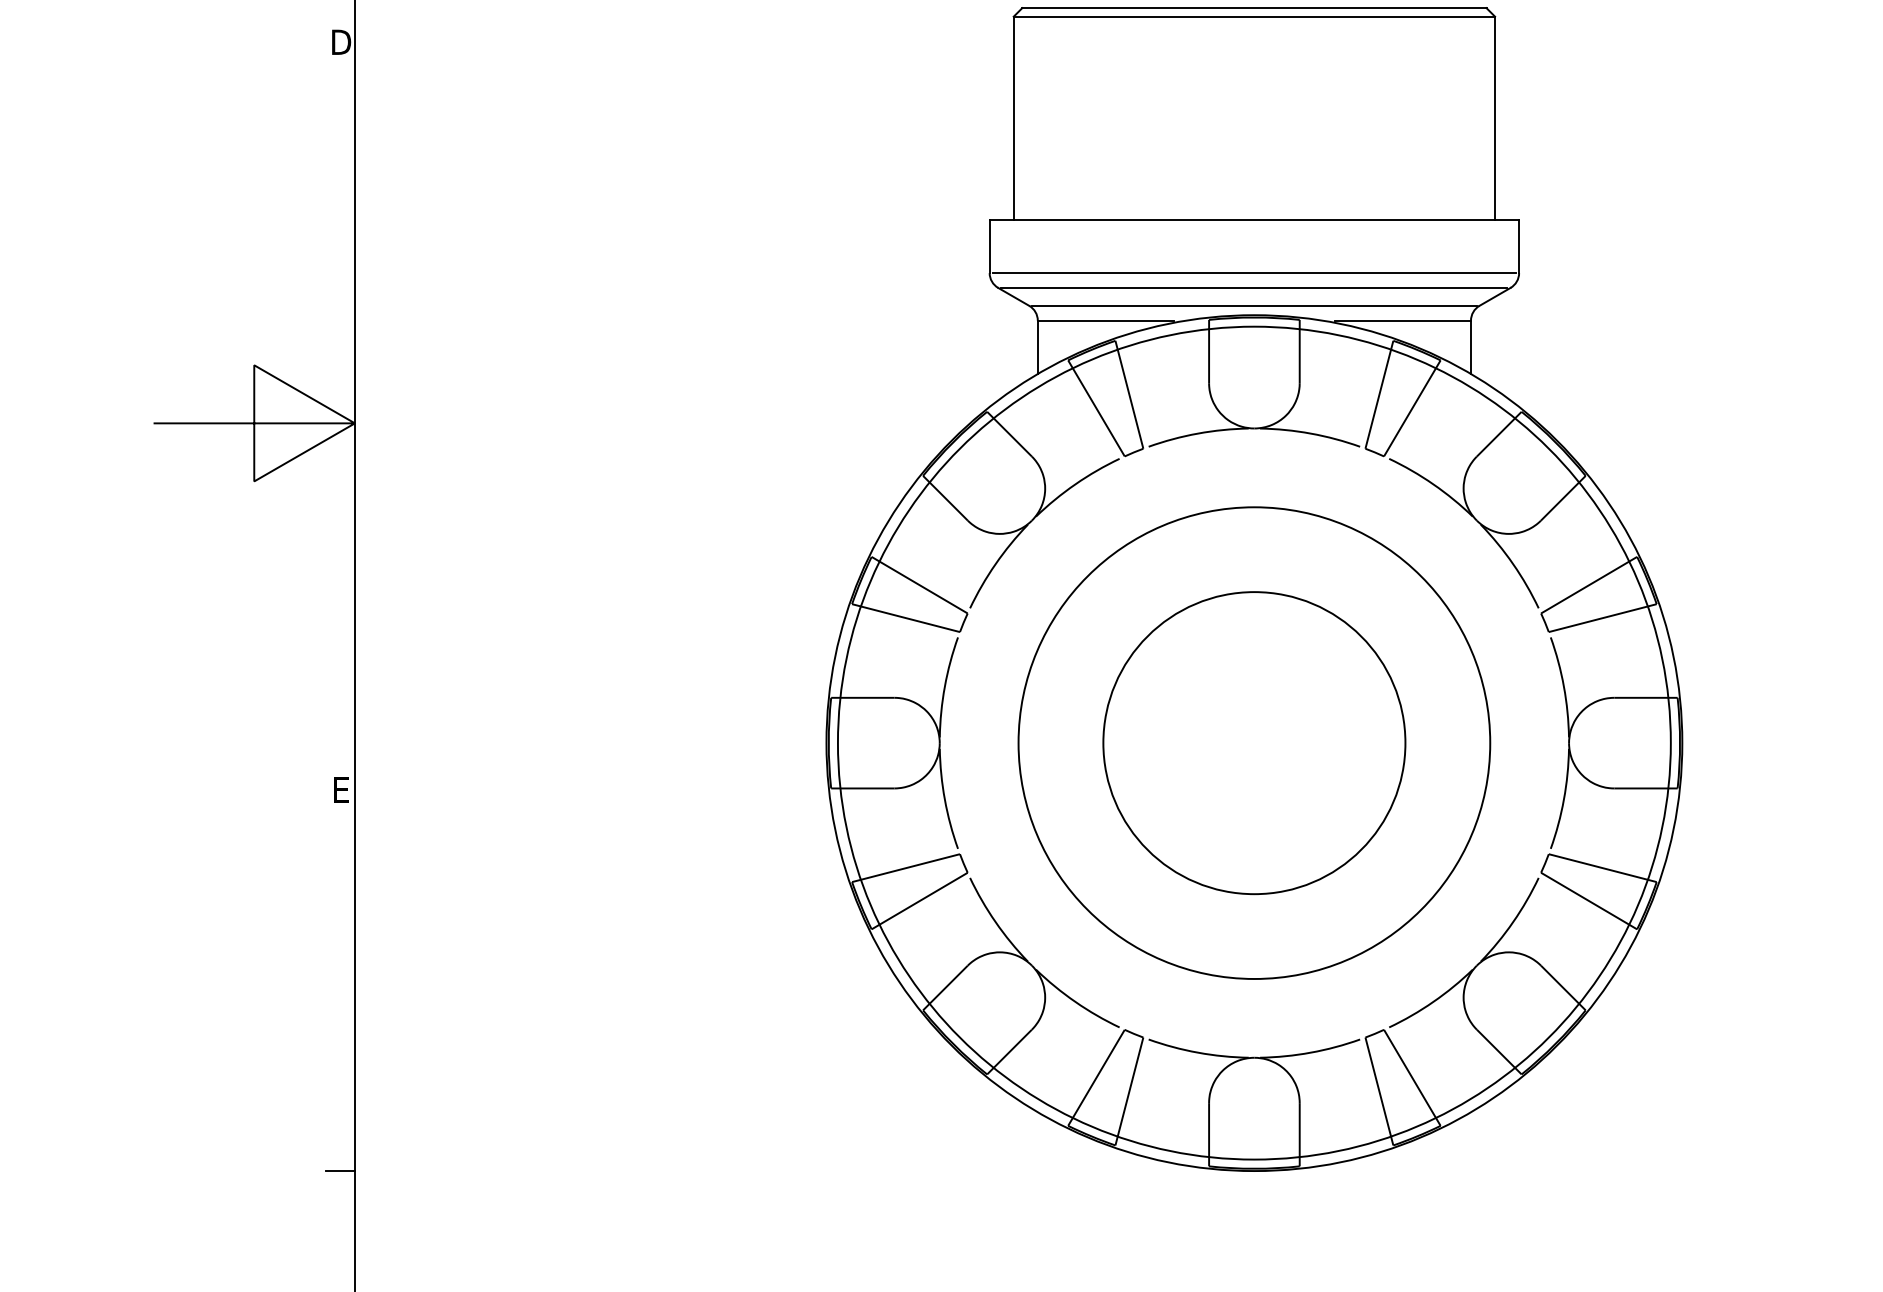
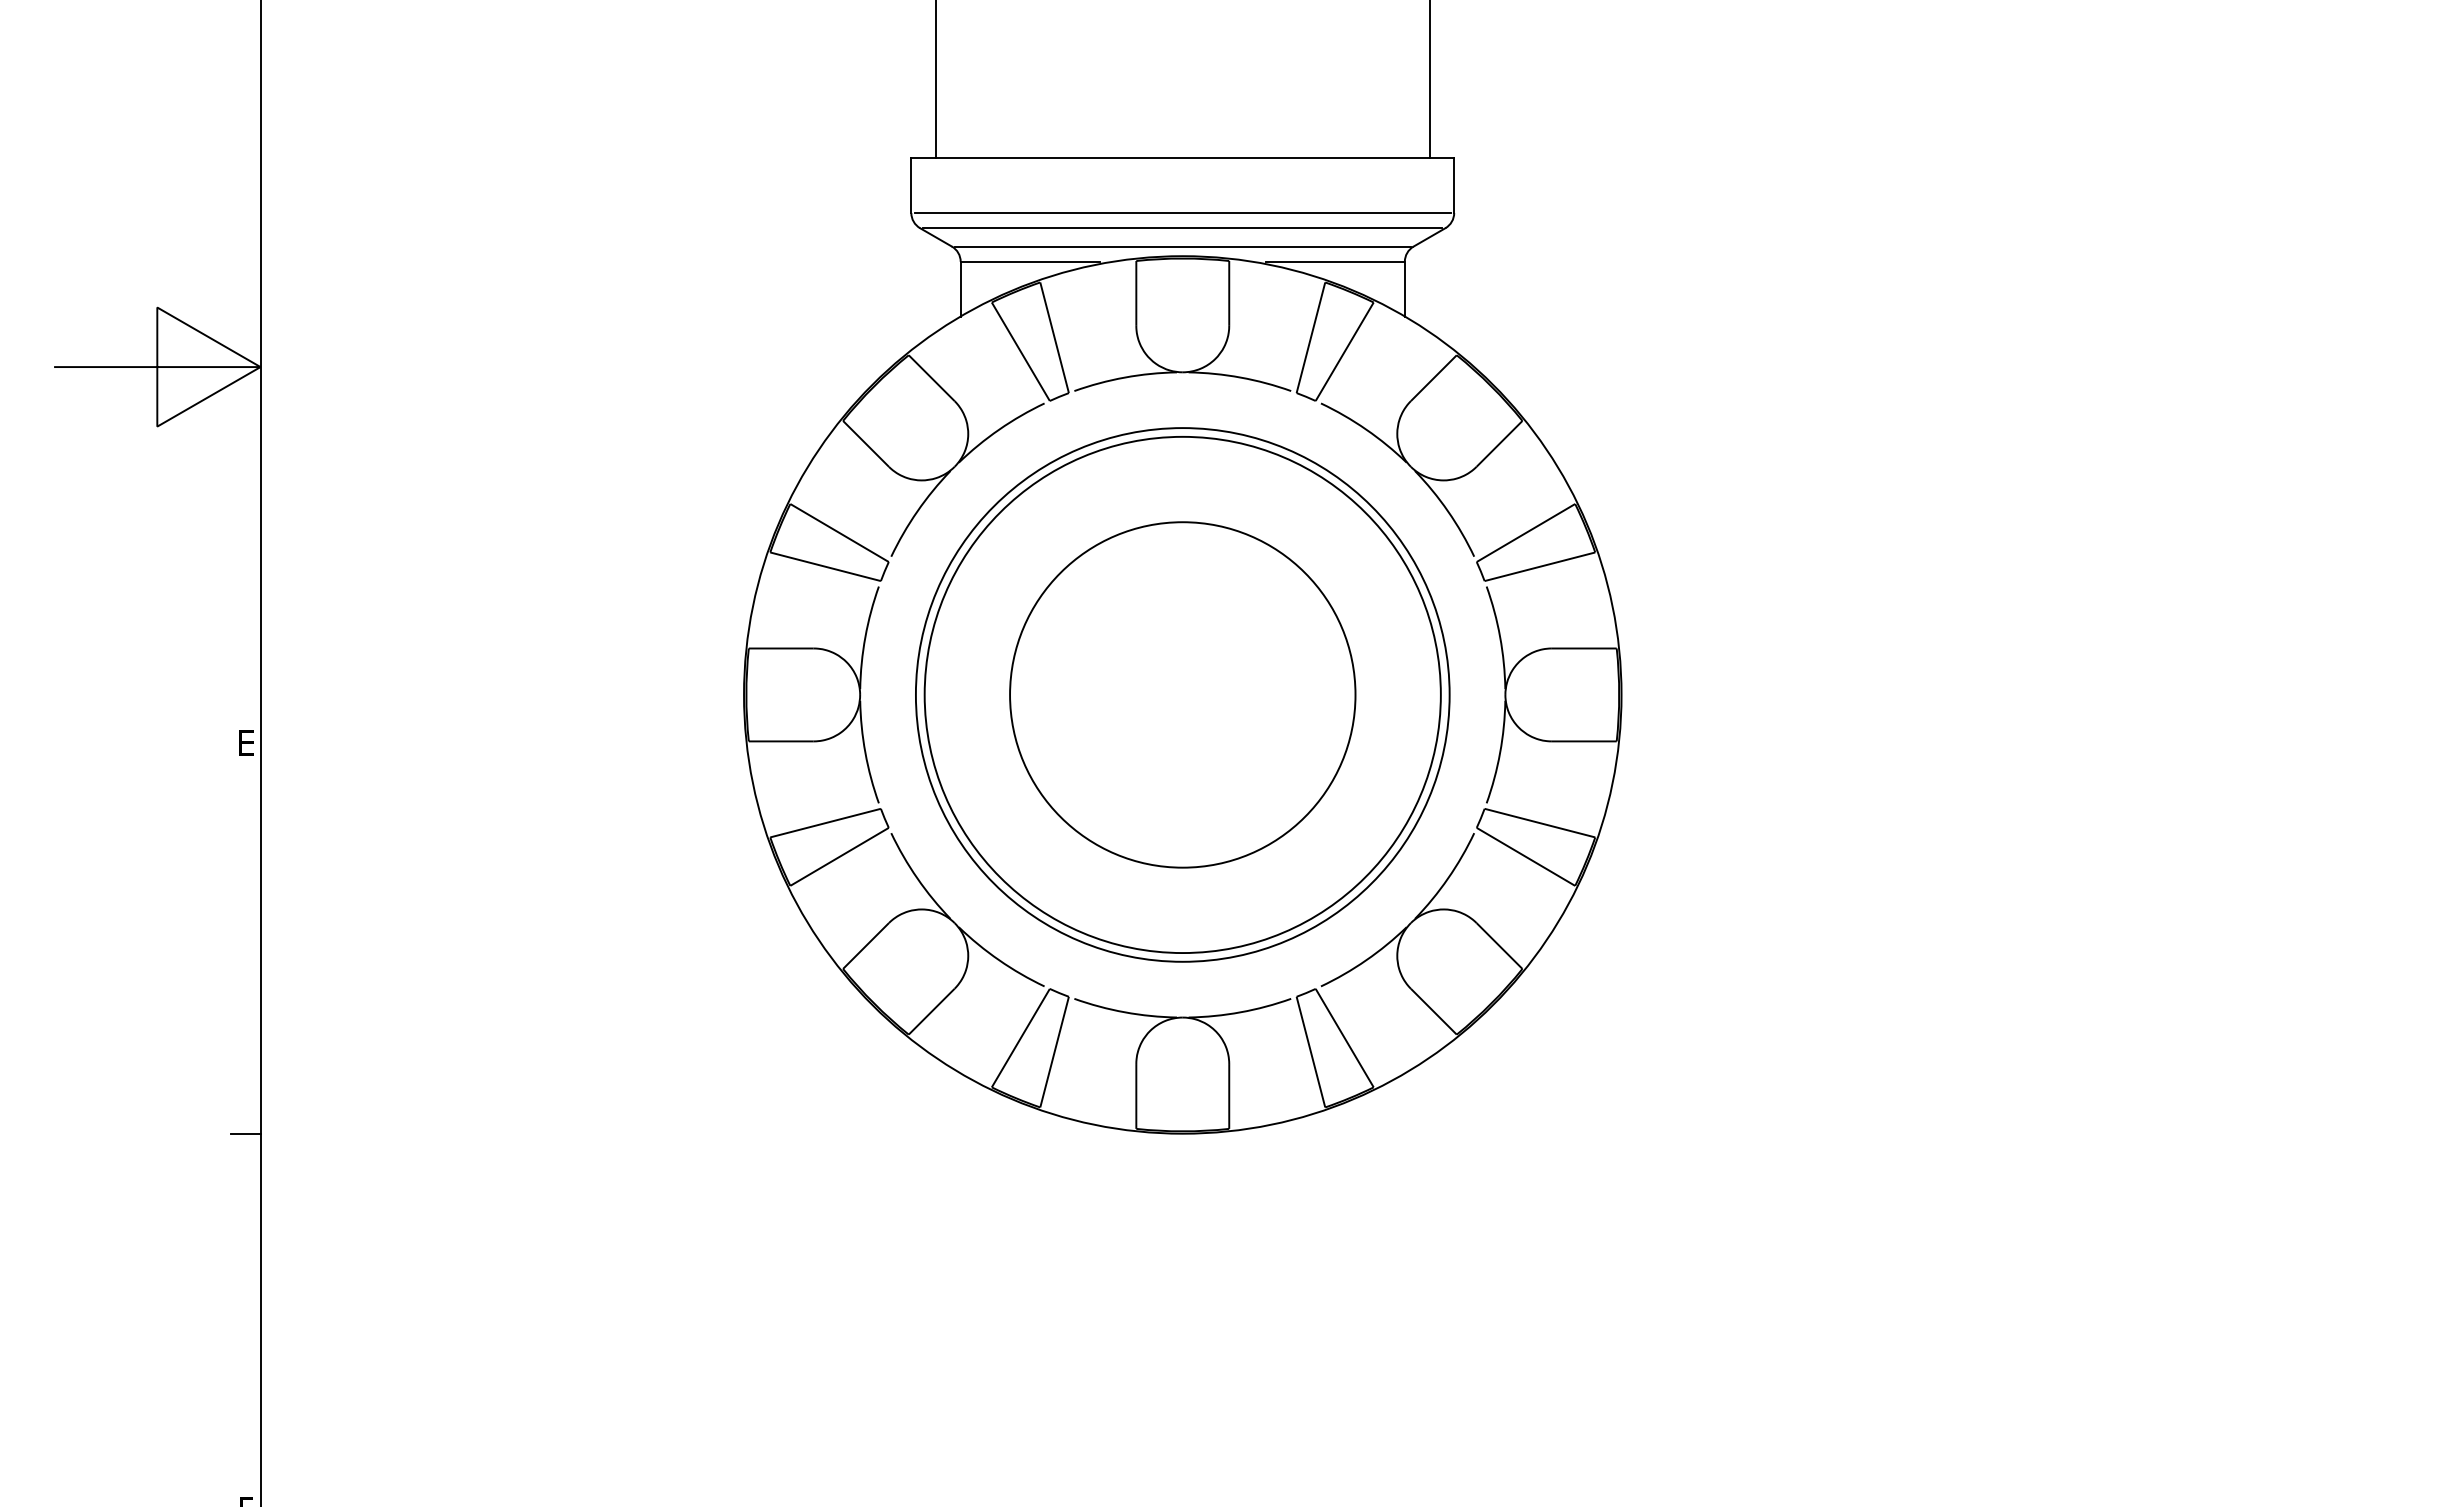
circle: (1254, 742) -> (1182, 694), size x0.62
circle: (1254, 742) -> (1182, 694), size x0.71
circle: (1254, 742) -> (1182, 694), size x1.67

